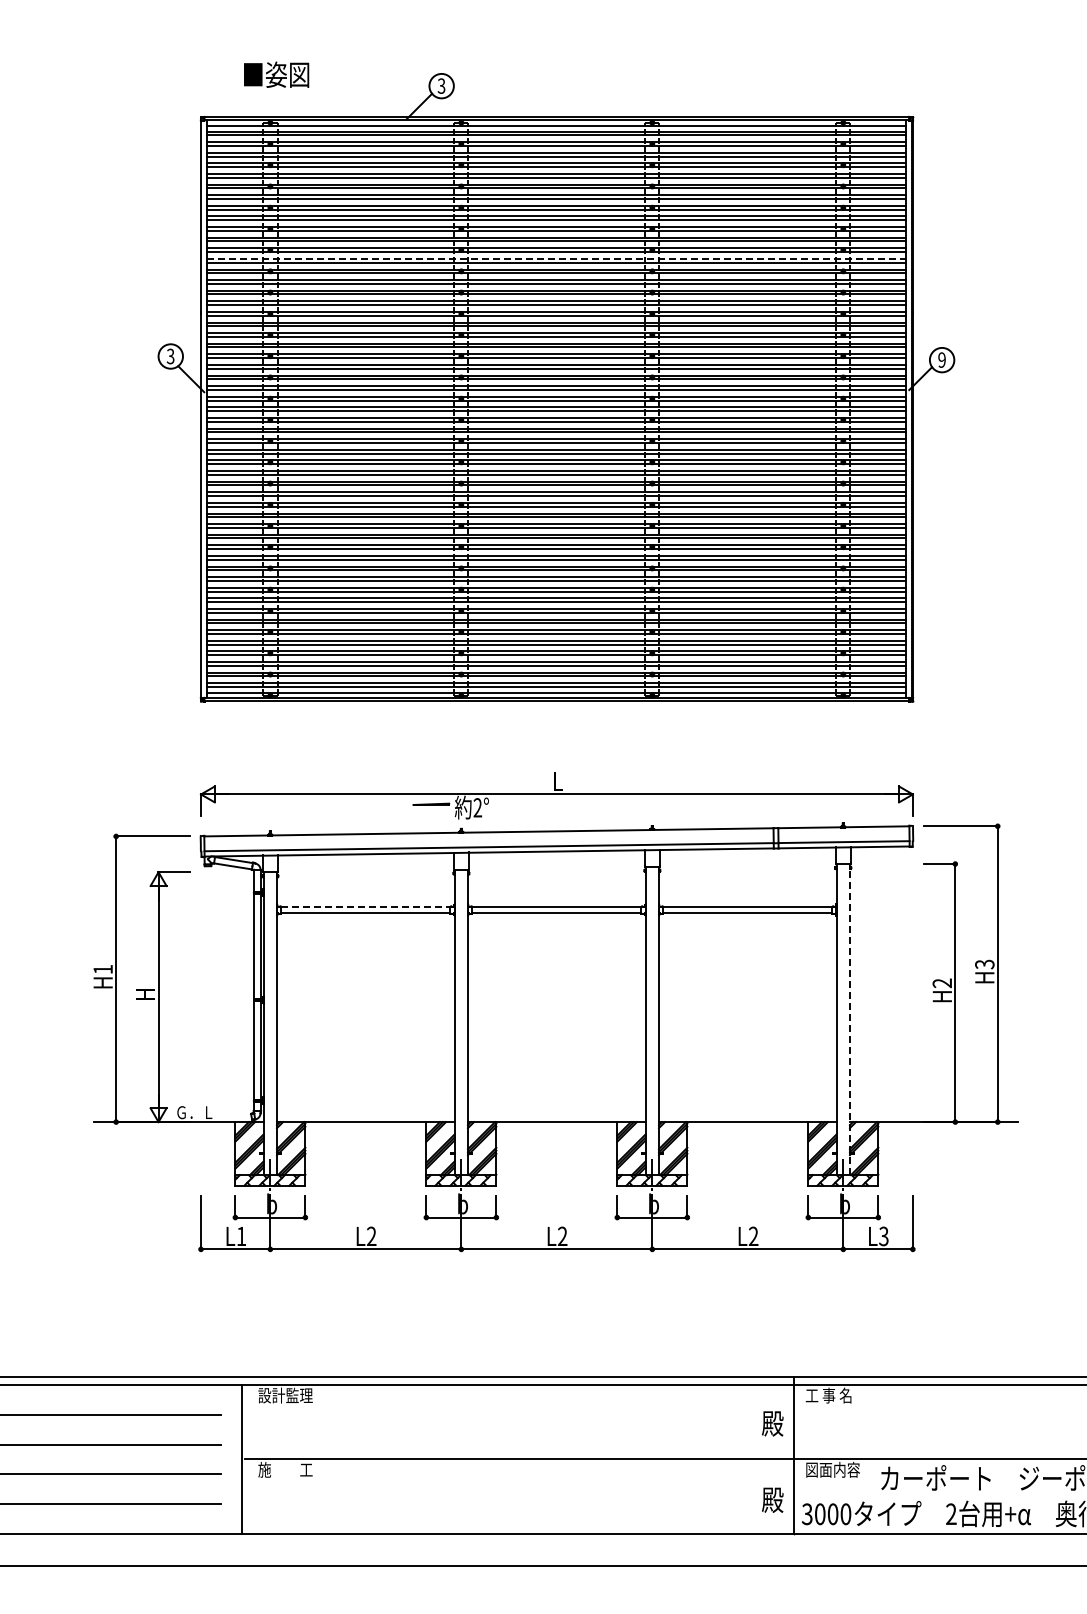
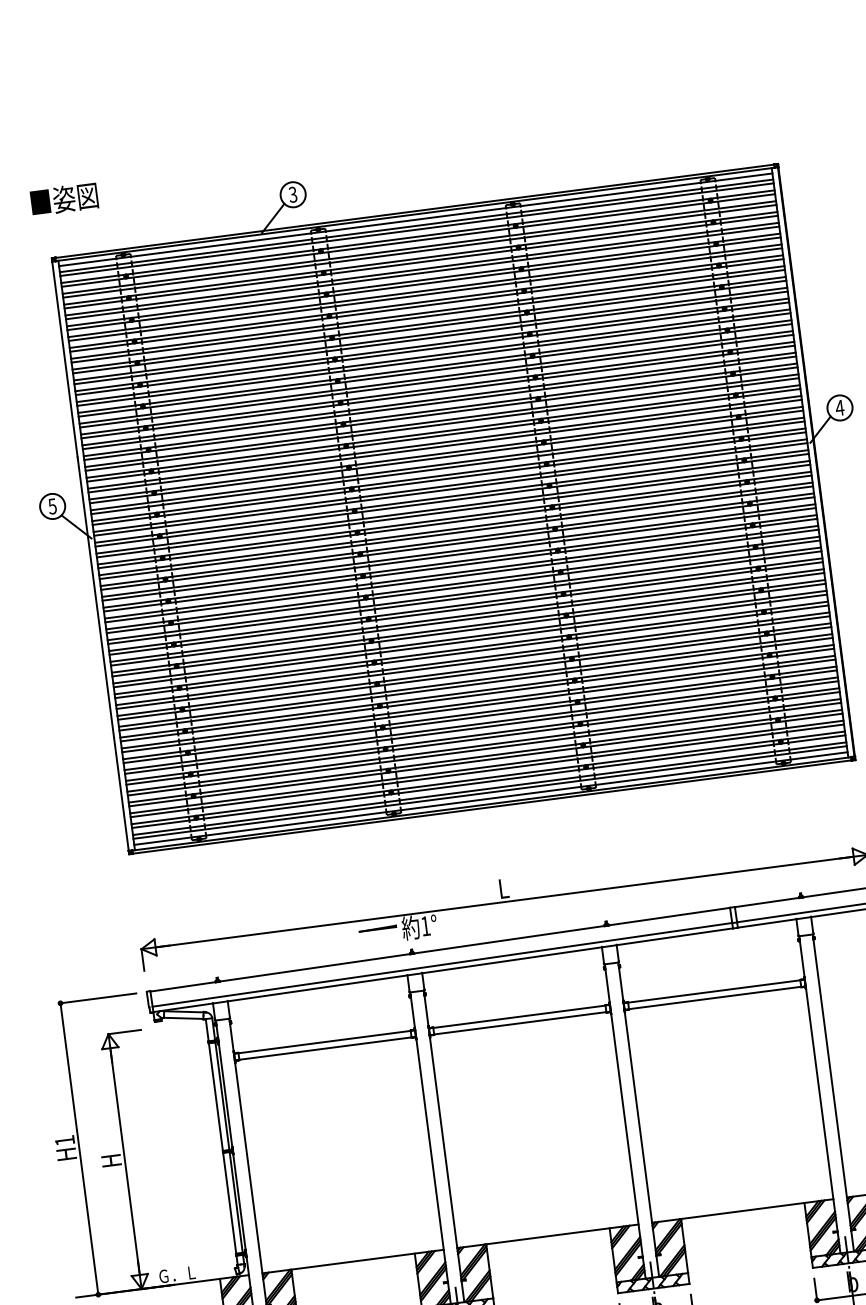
text: (276, 74) -> (64, 198), moved
line: (556, 258) -> (433, 355), dashed -> solid
text: (170, 355) -> (52, 505), 3 -> 5
text: (941, 359) -> (839, 407), 9 -> 4
text: (477, 807) -> (425, 925), 2° -> 1°
line: (366, 906) -> (325, 1041), dashed -> solid
line: (849, 1019) -> (832, 1092), dashed -> solid

